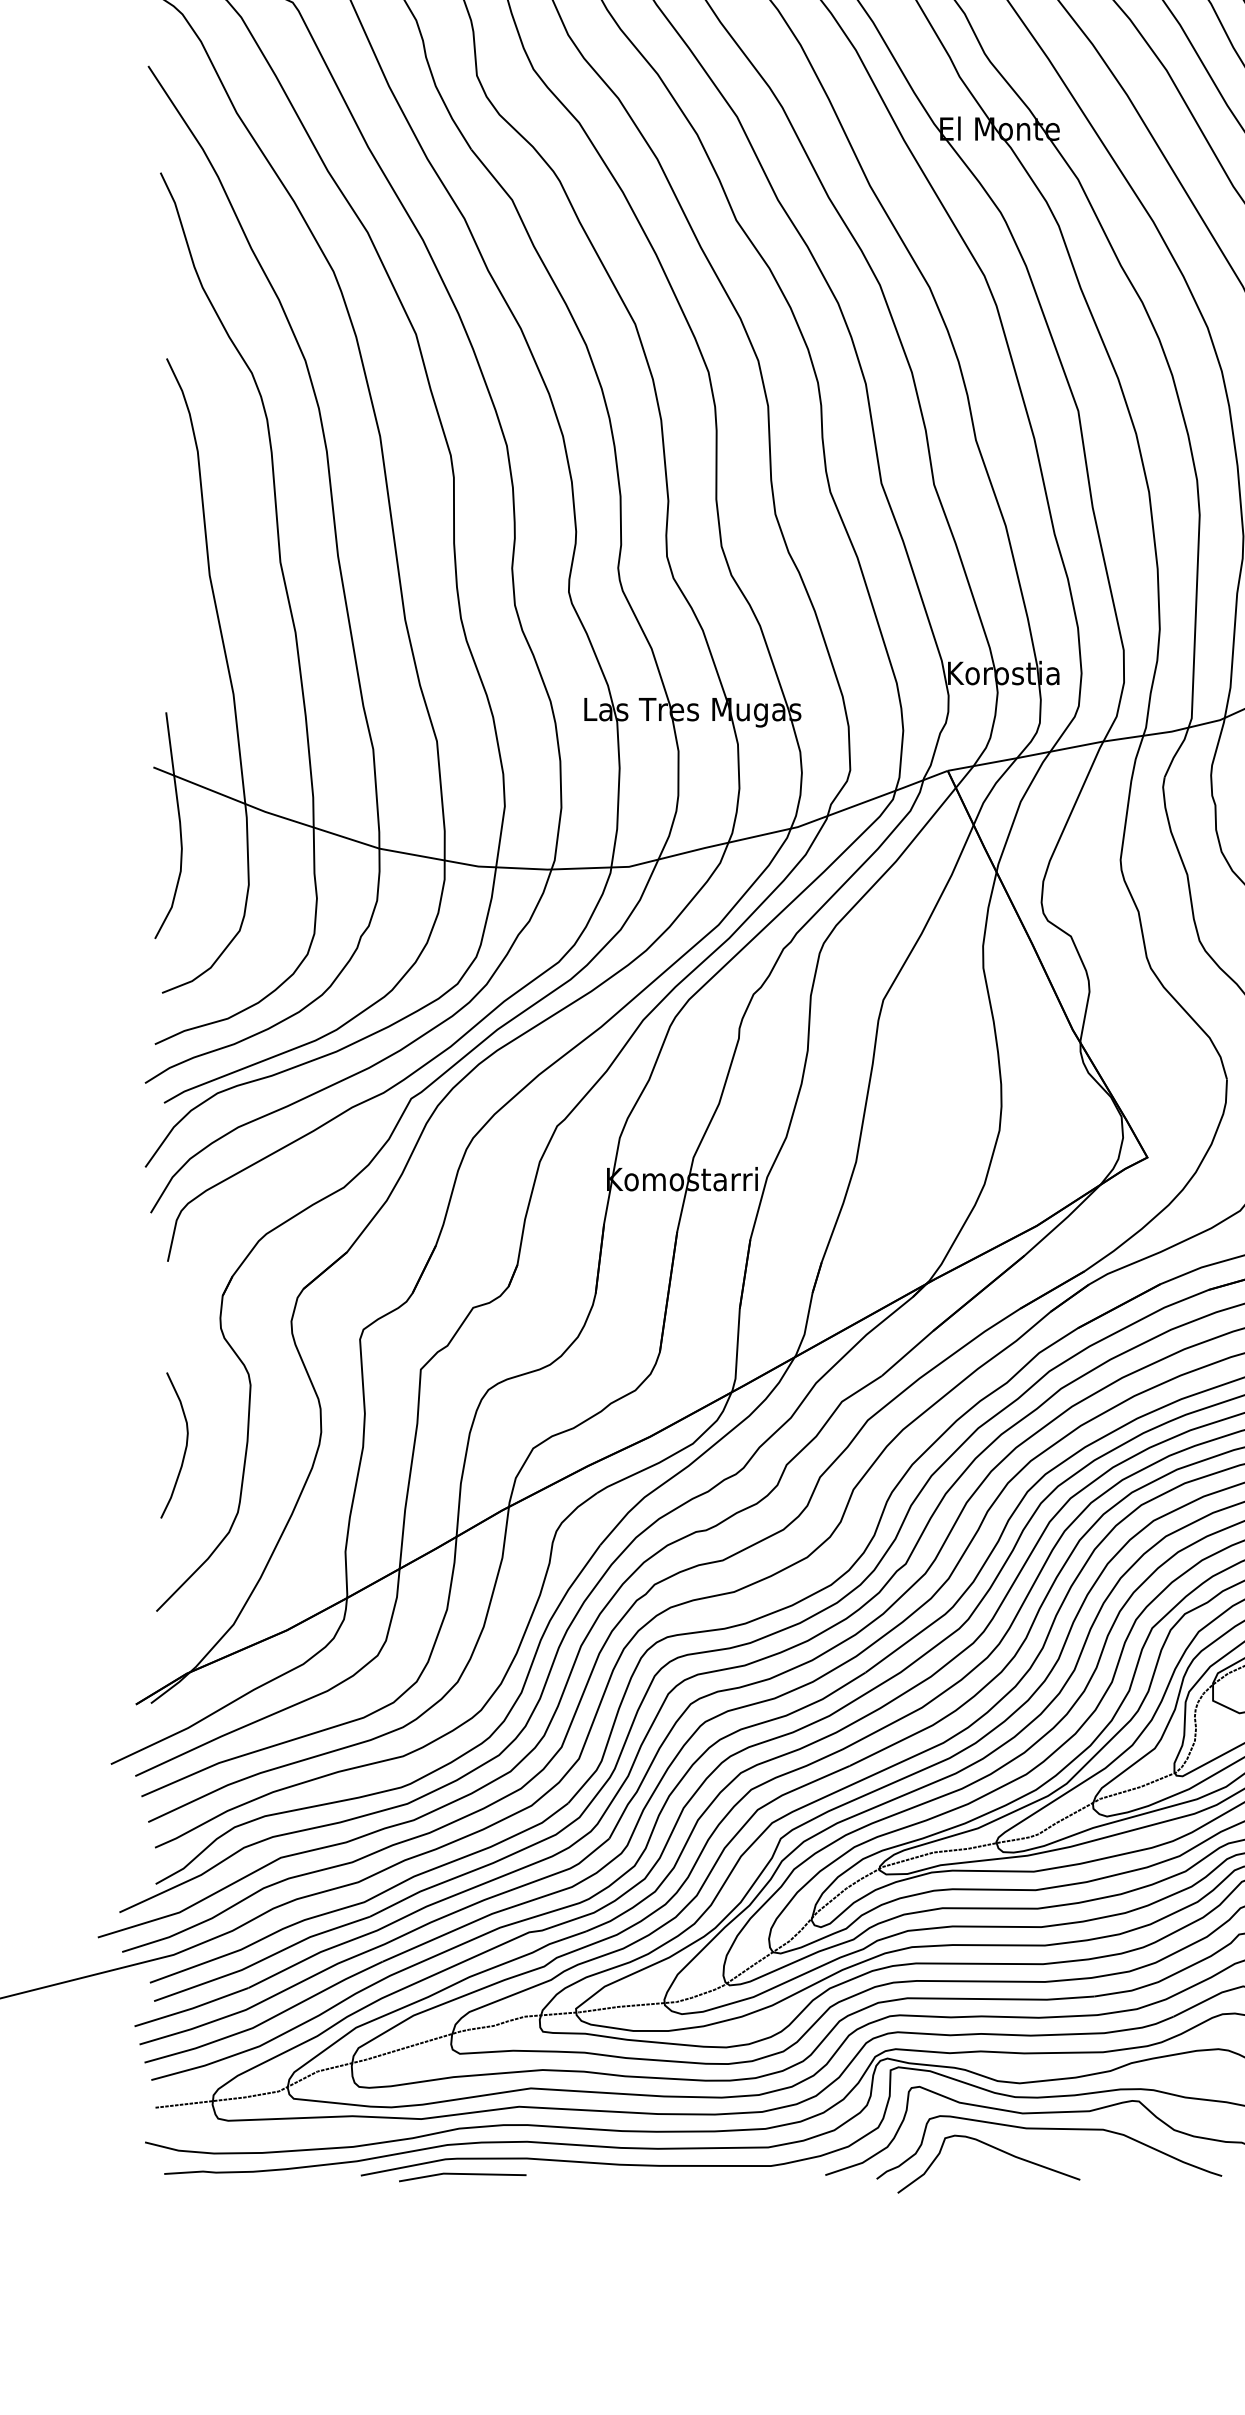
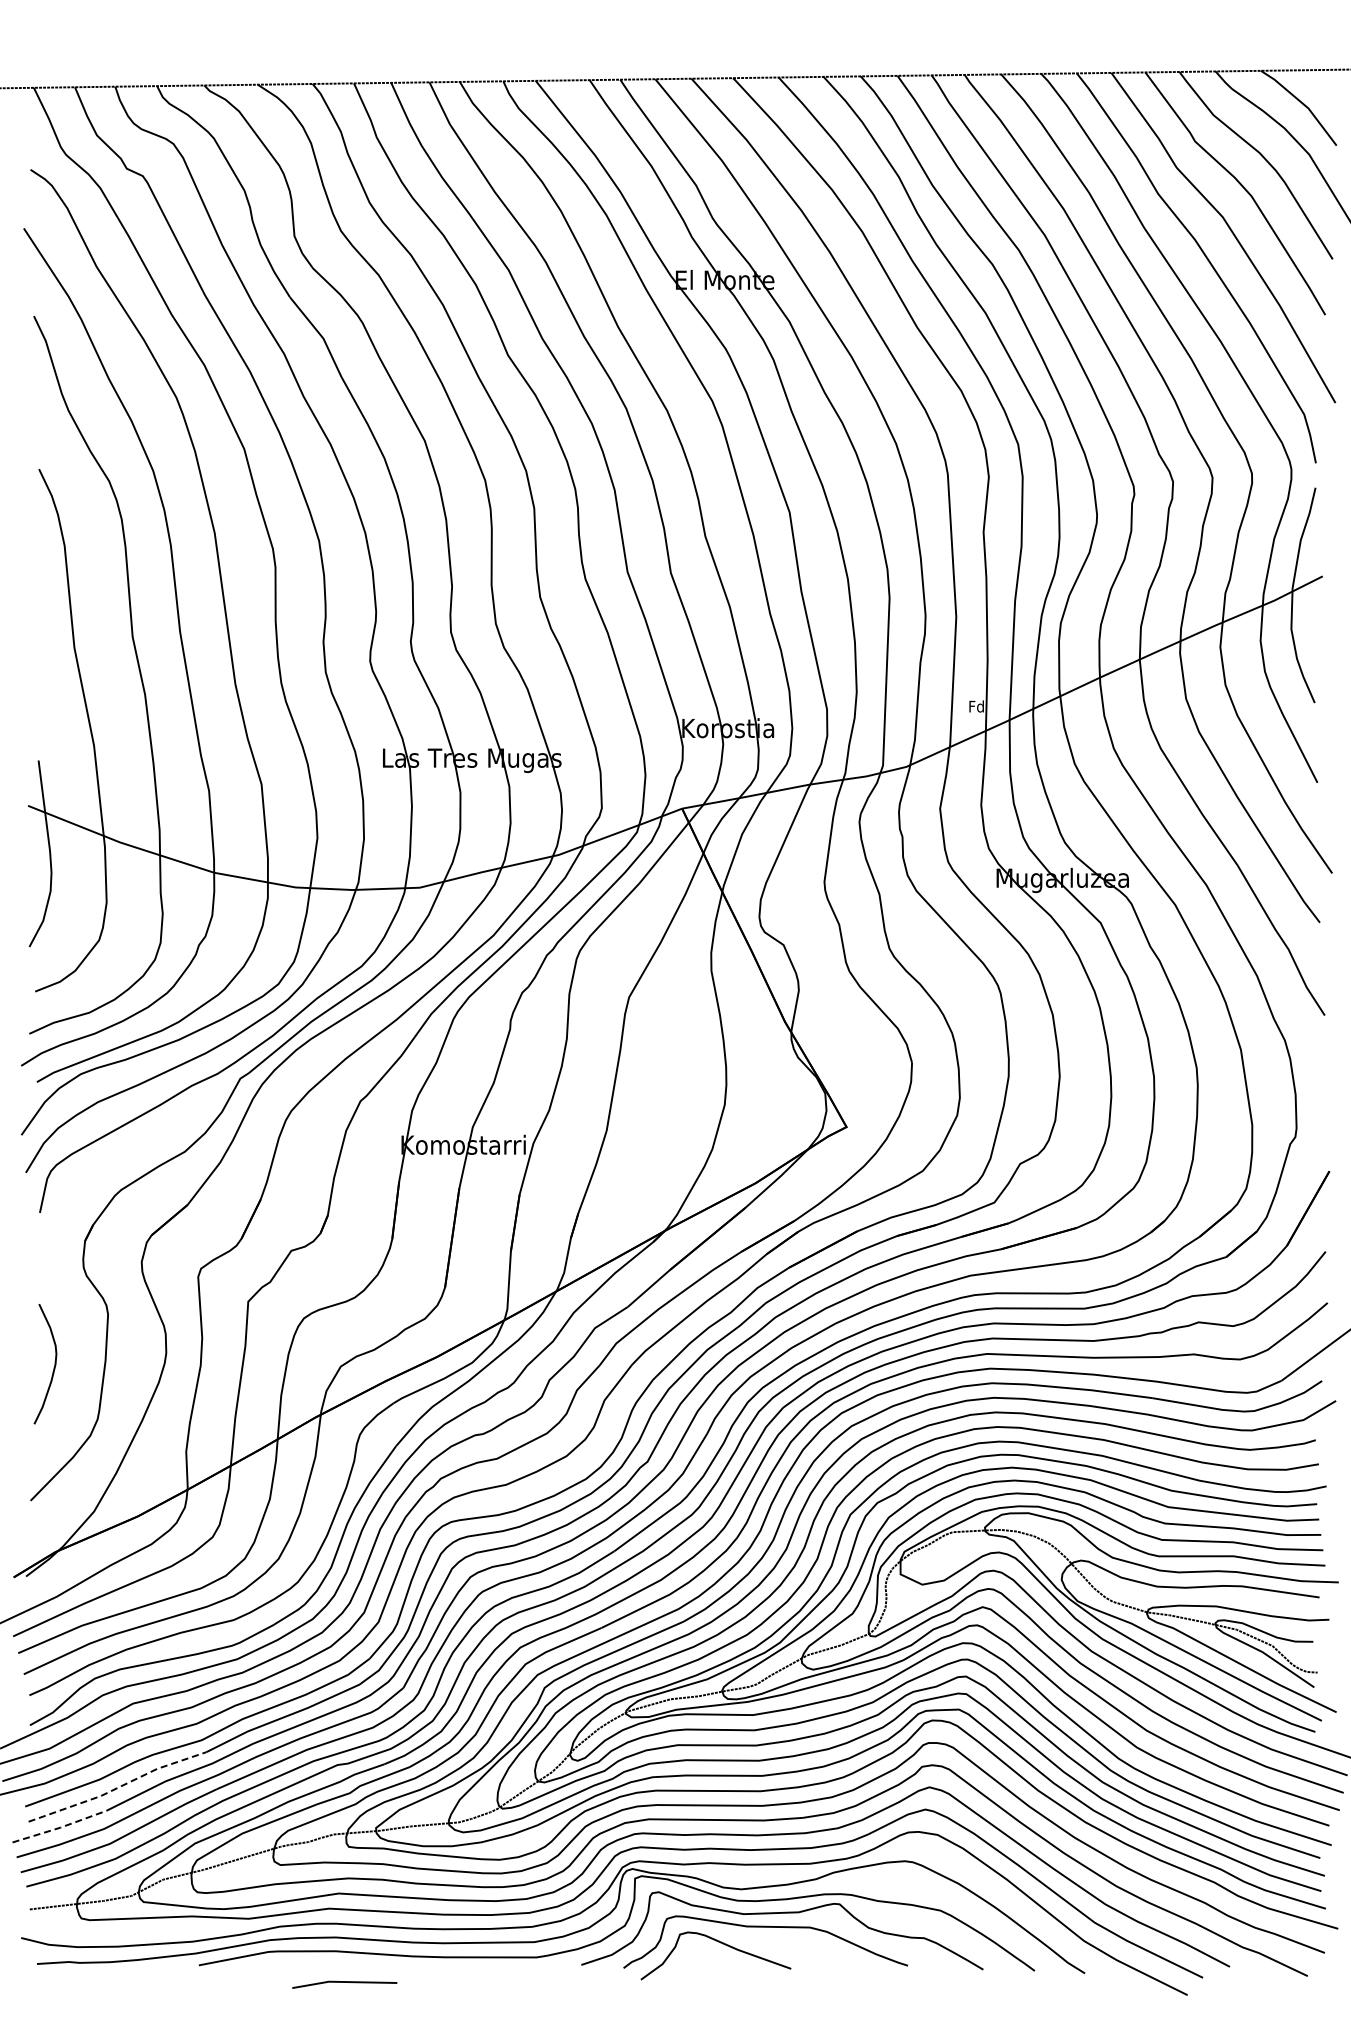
line: (262, 1959) -> (117, 1787), solid -> dashed
line: (192, 2008) -> (60, 1827), solid -> dashed
line: (462, 2174) -> (344, 1982), moved

